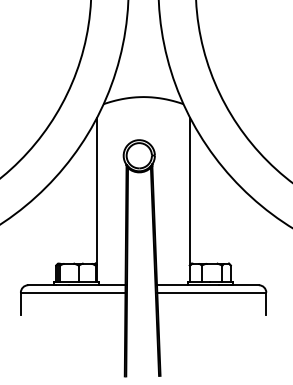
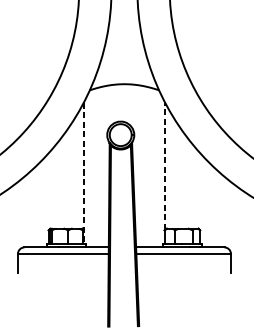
line: (190, 191) -> (165, 166), solid -> dashed
line: (96, 199) -> (83, 173), solid -> dashed

